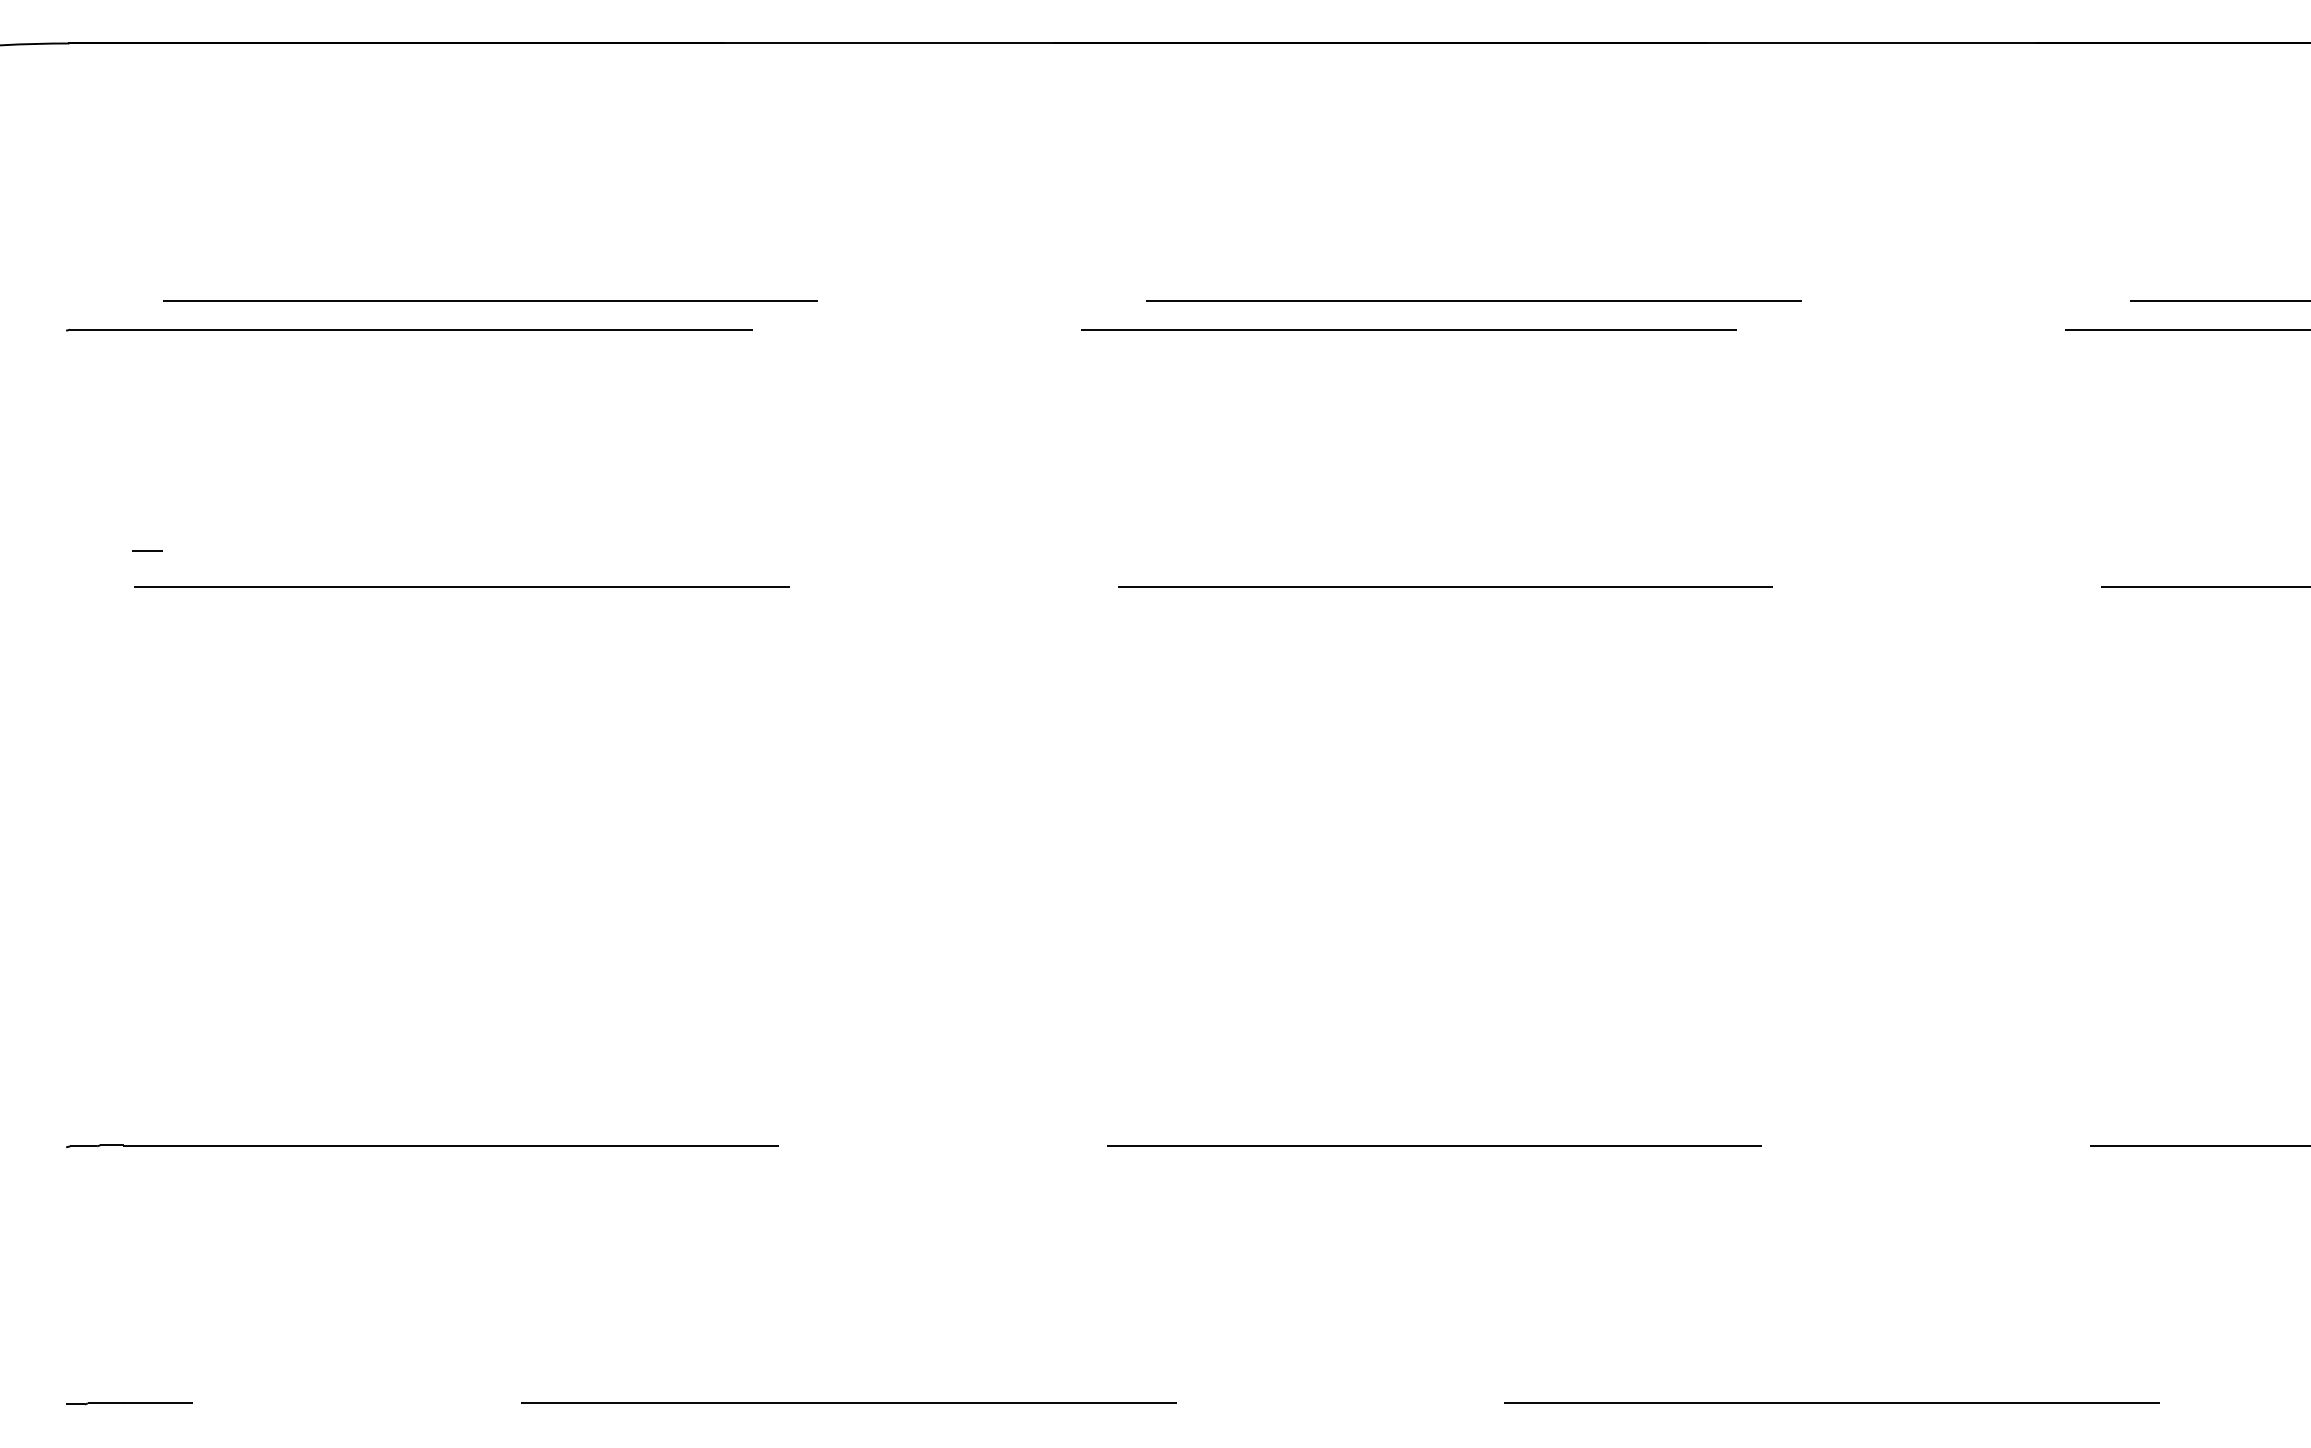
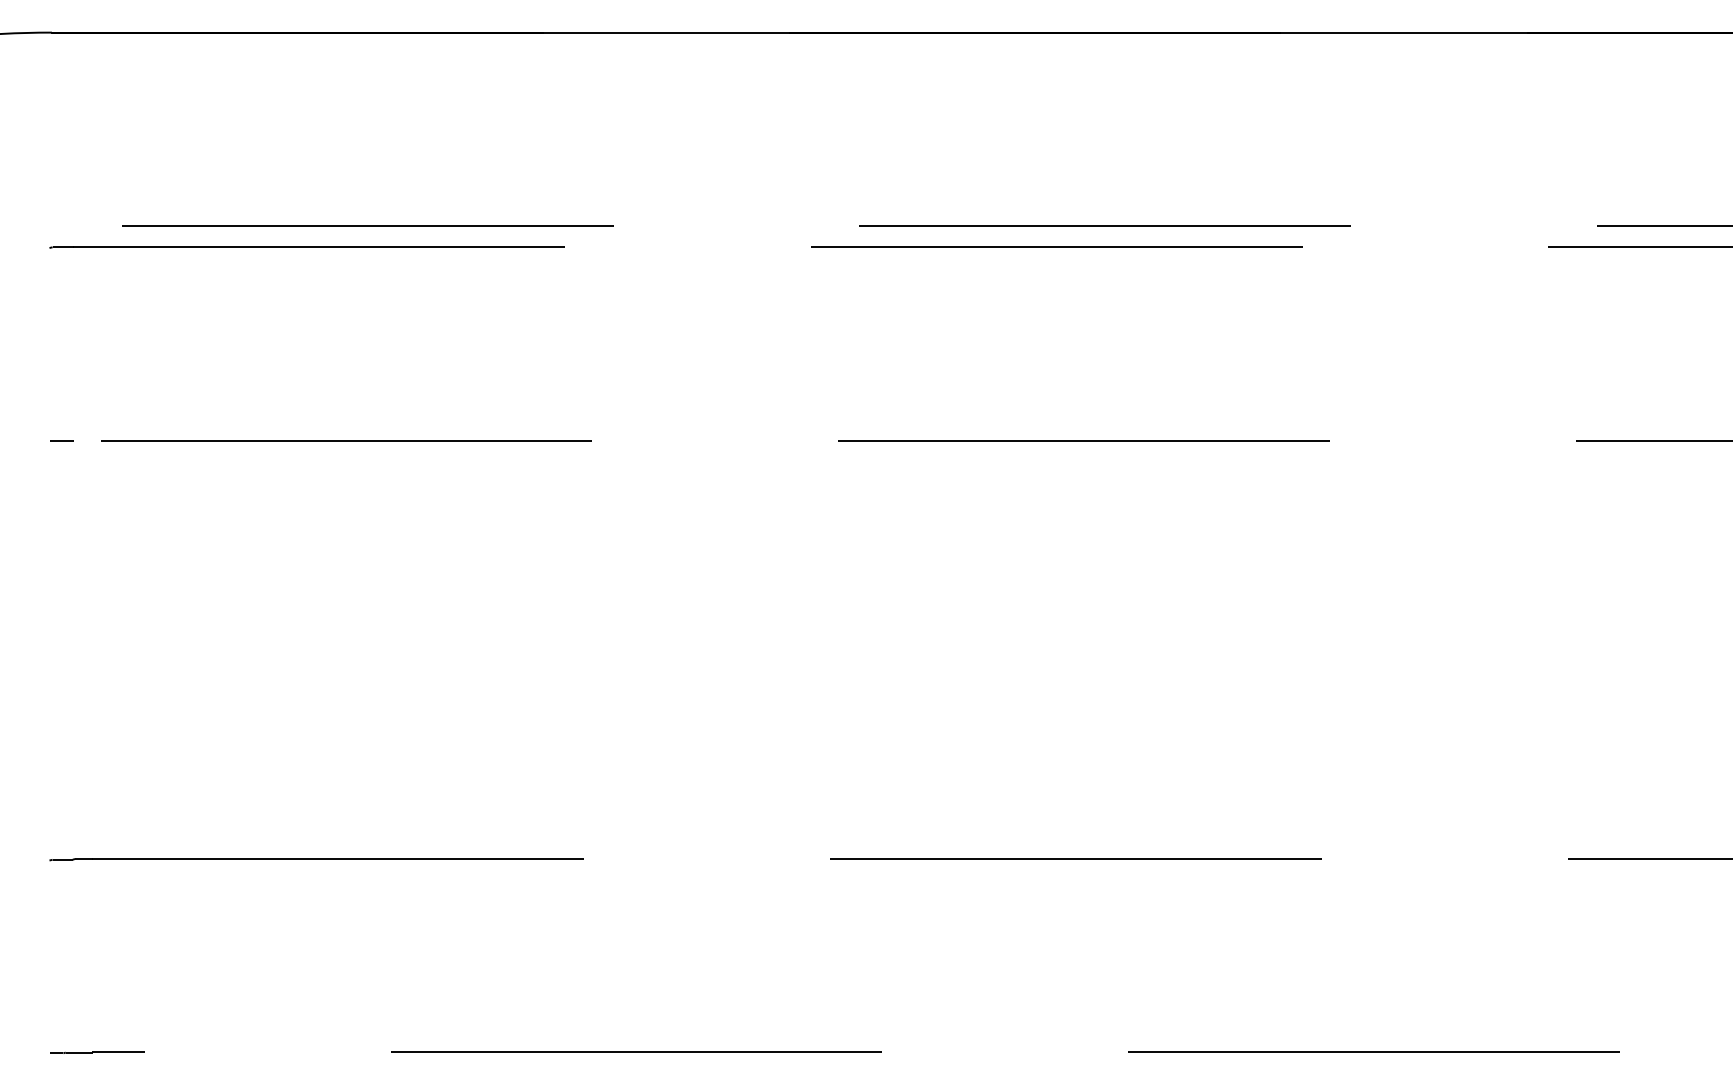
line: (147, 550) -> (61, 440), moved

